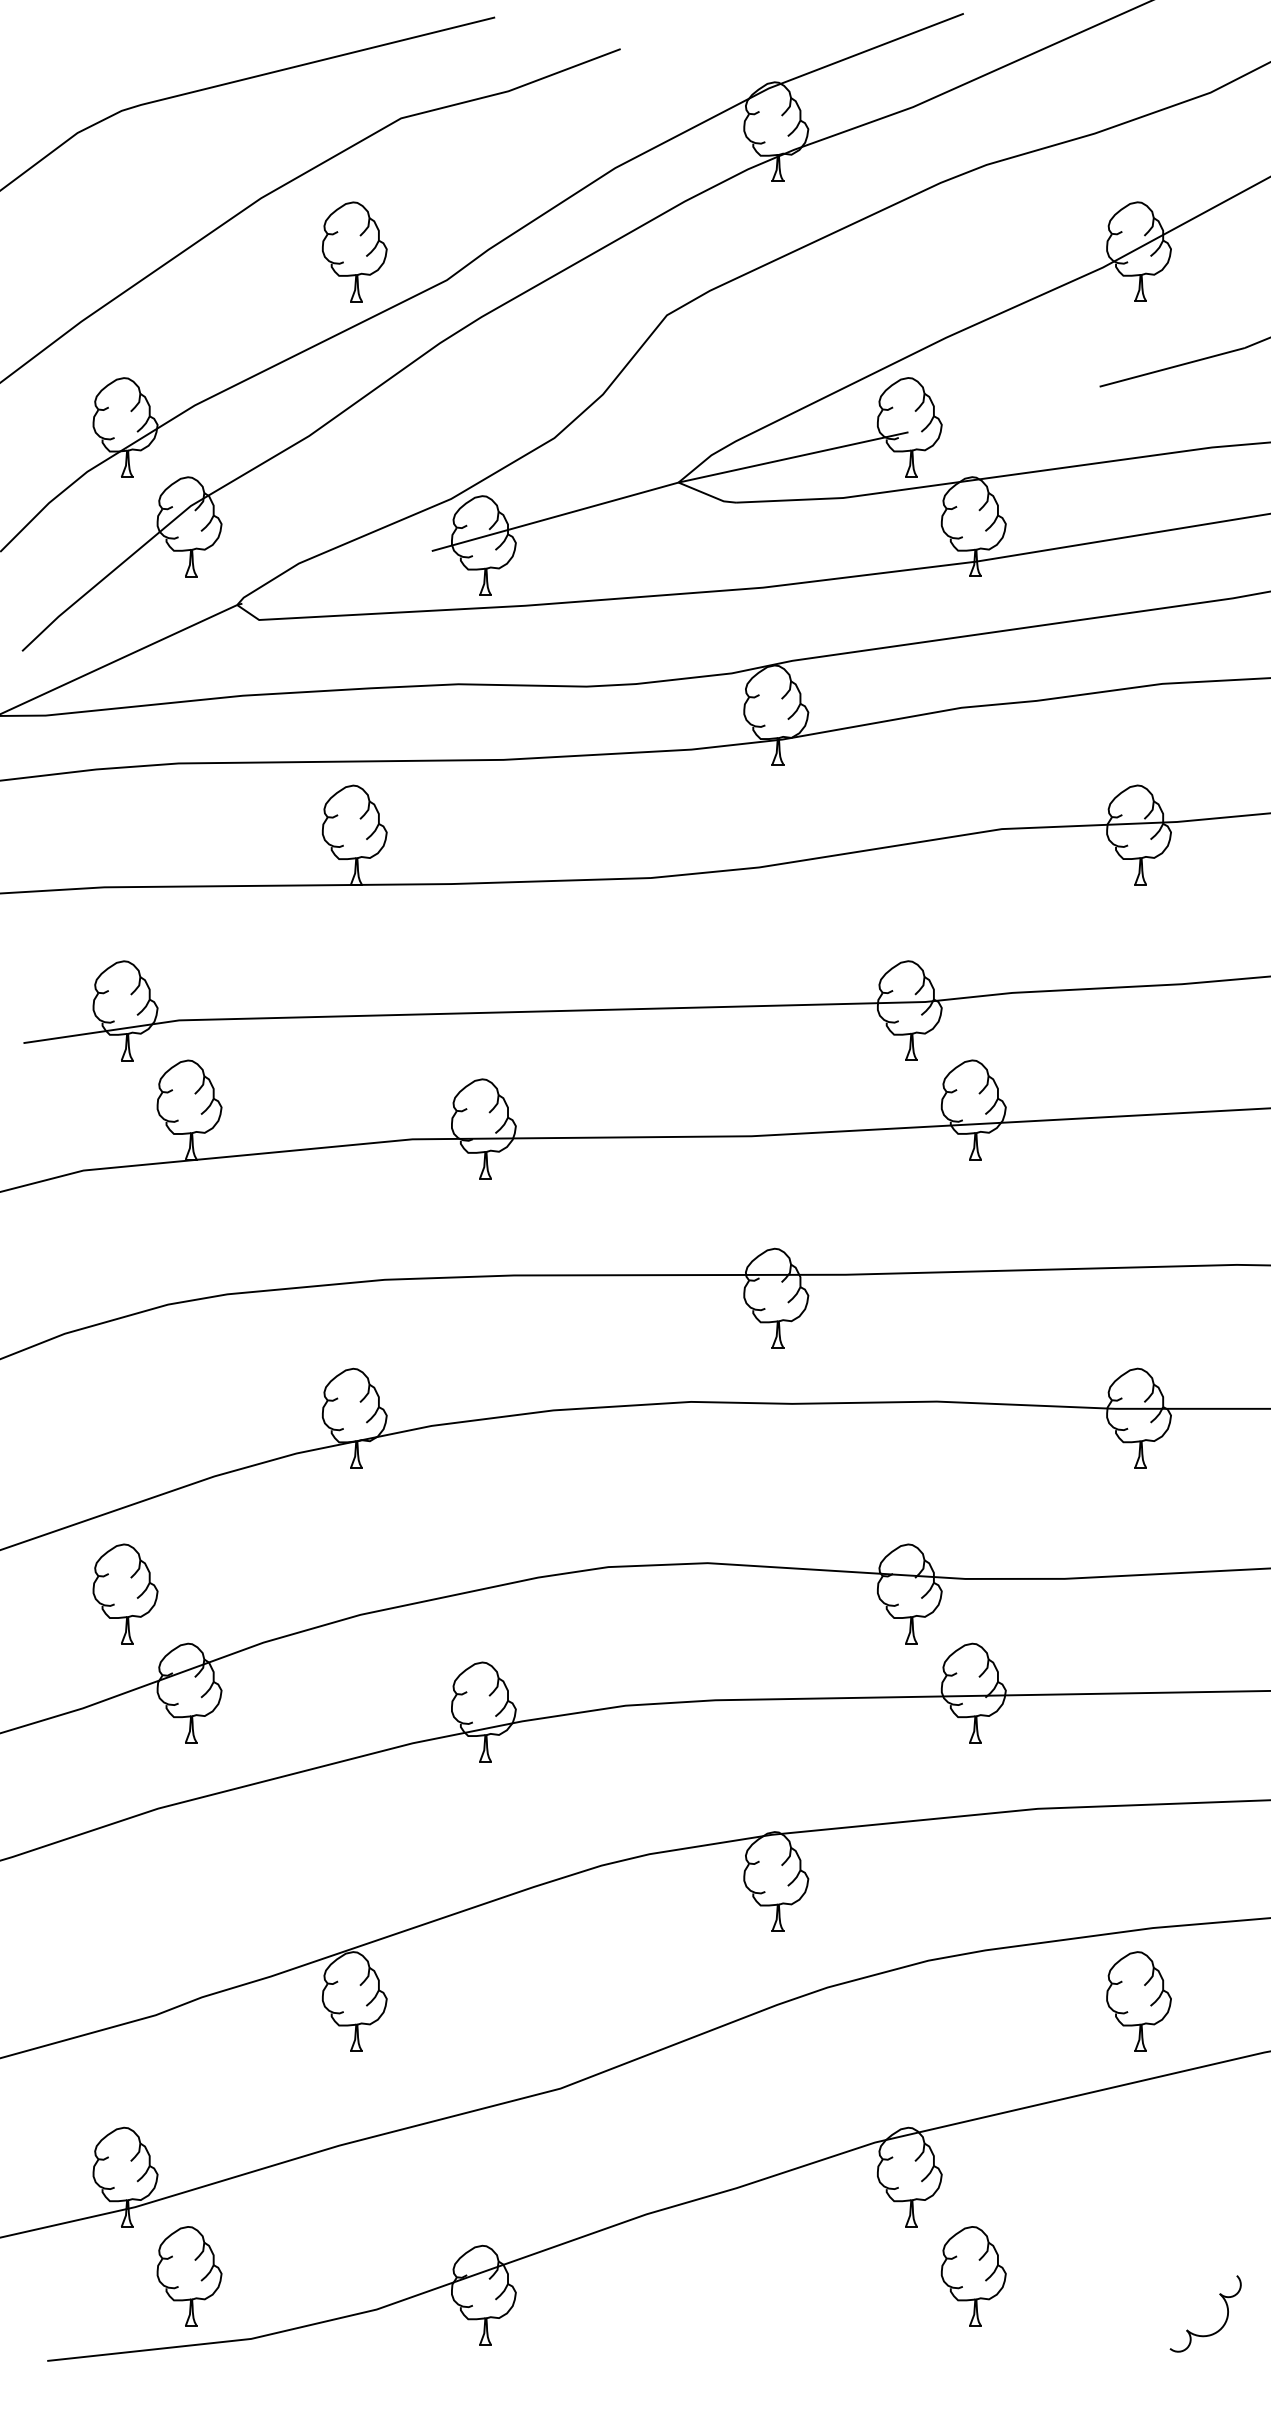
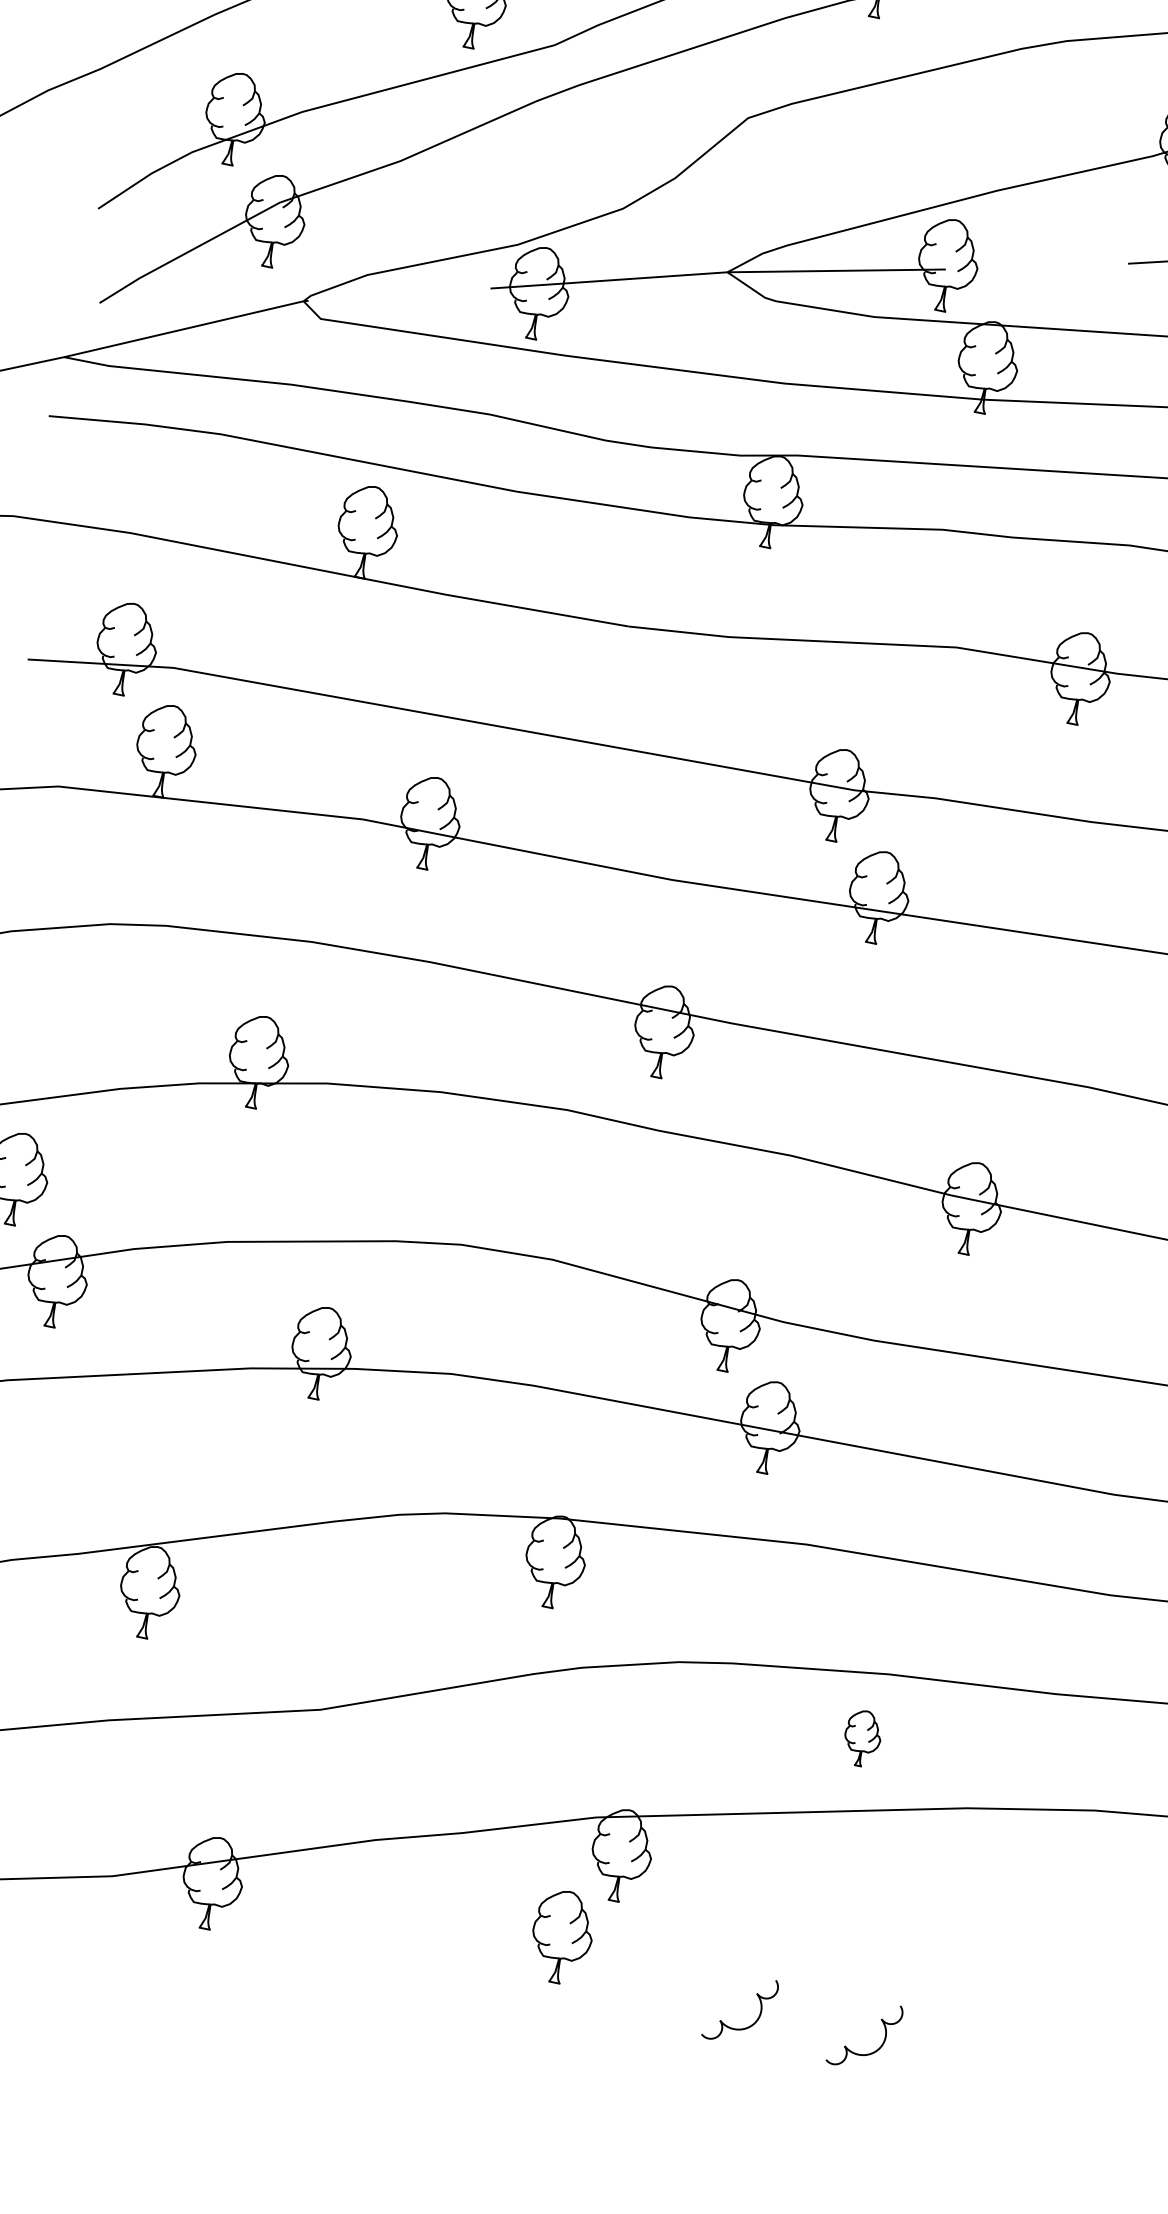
part: (1138, 2001) -> (862, 1738), size x0.6
part: (973, 2276) -> (561, 1937), moved
part: (1084, 2326) -> (752, 2023), added

